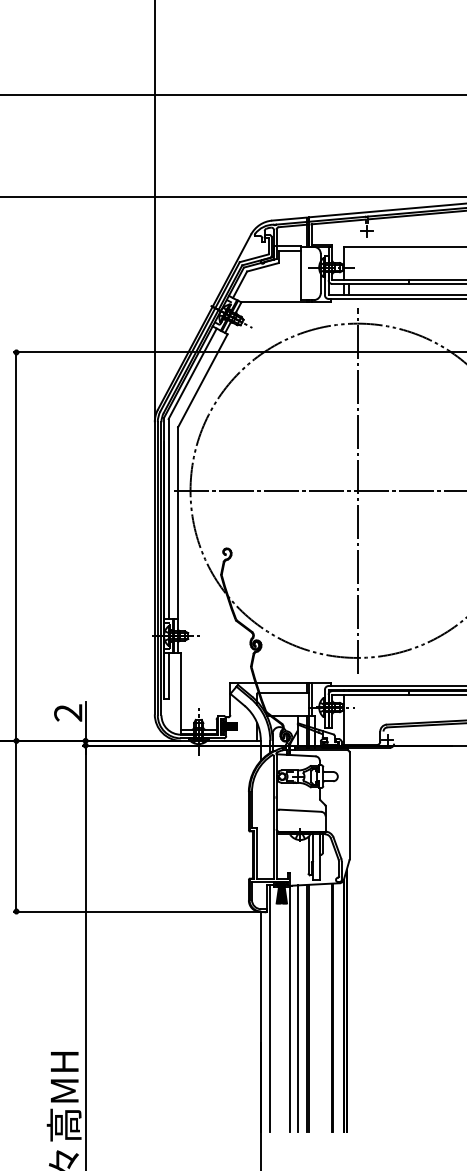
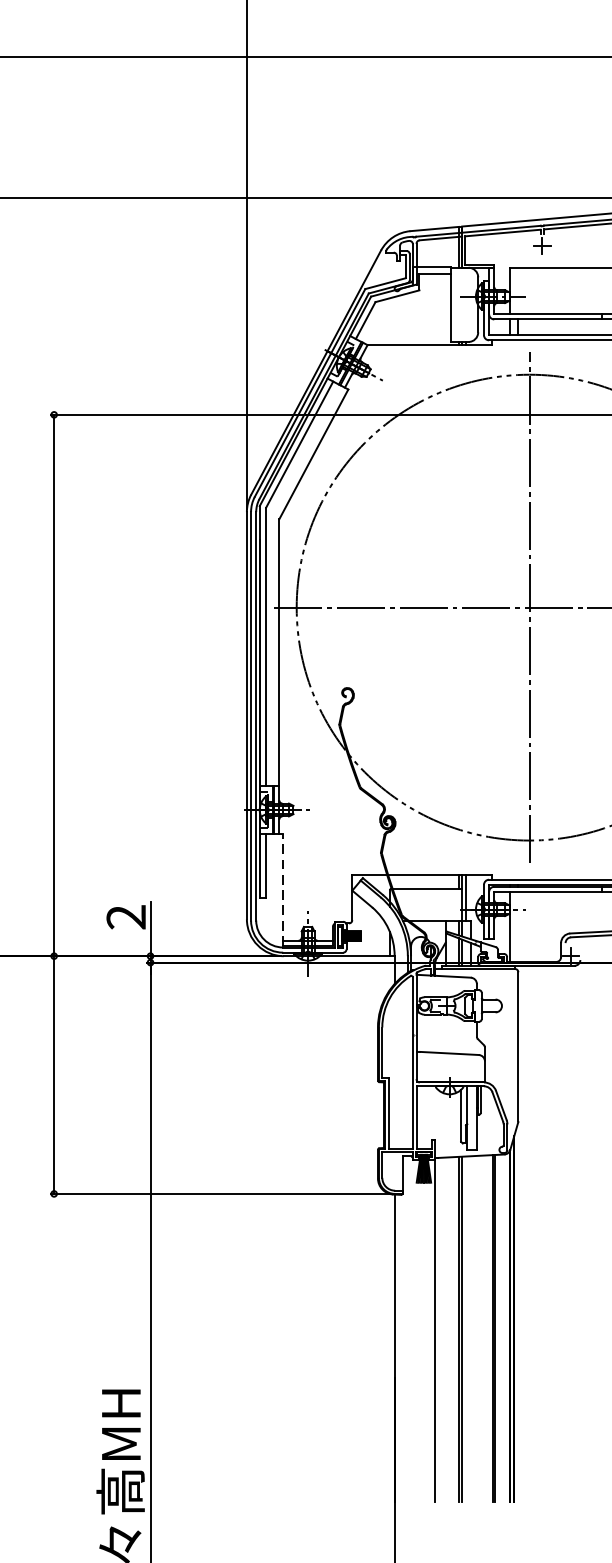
line: (180, 692) -> (282, 888), solid -> dashed
line: (270, 1008) -> (408, 1329), removed
line: (297, 1008) -> (445, 1329), removed

